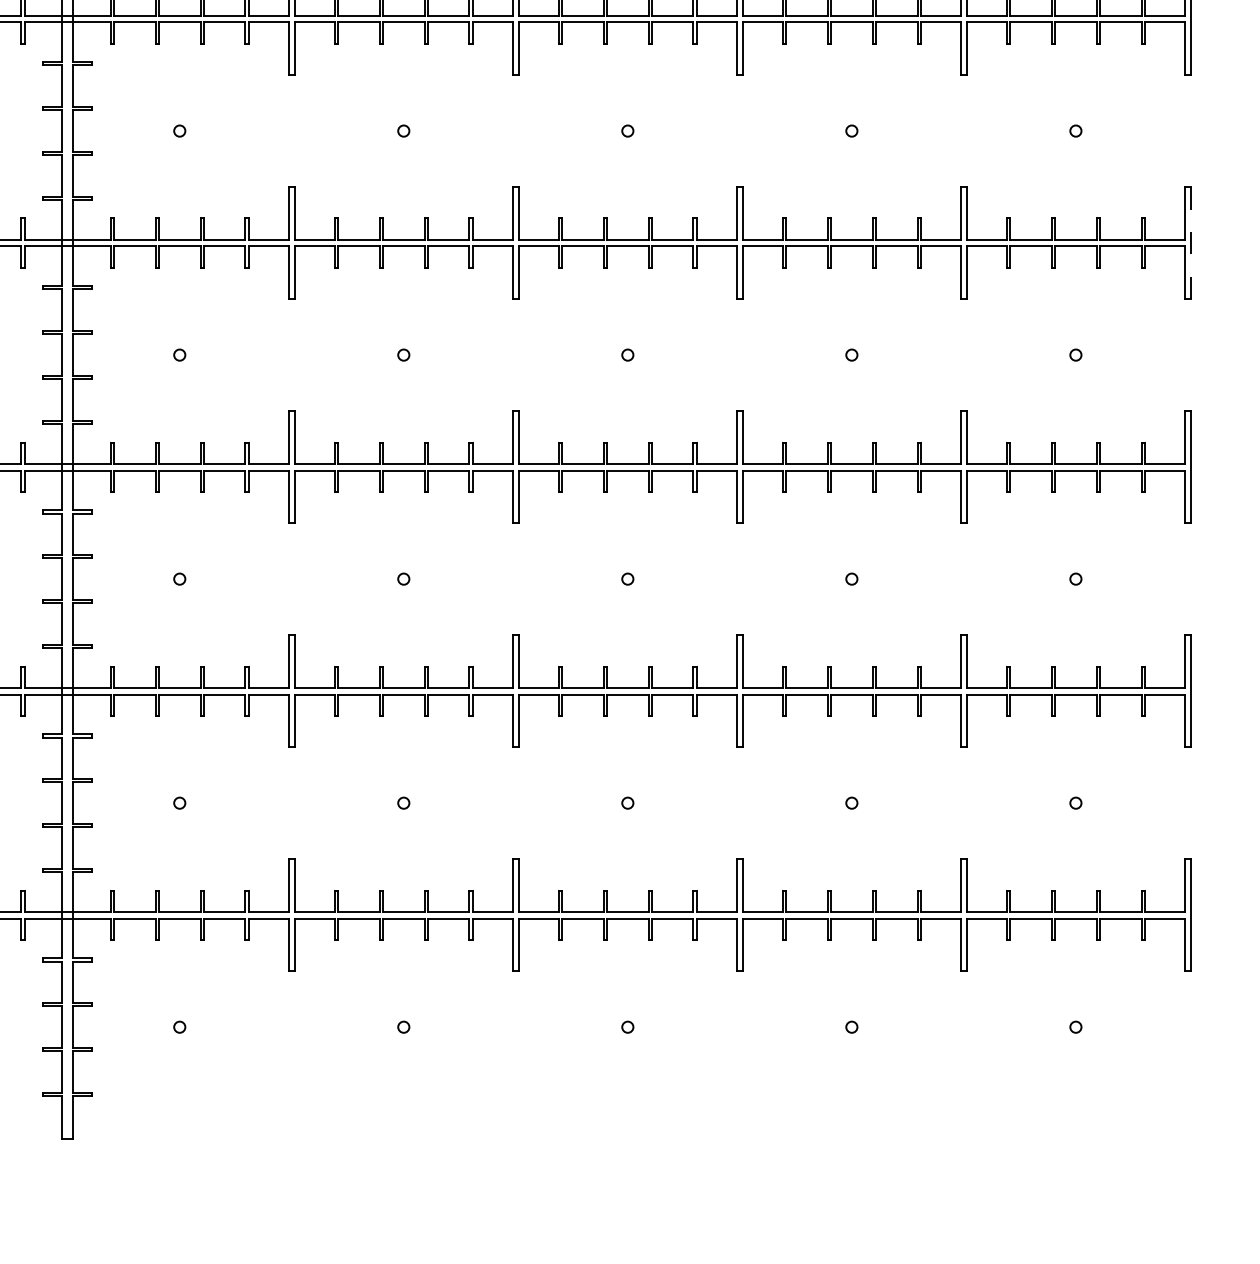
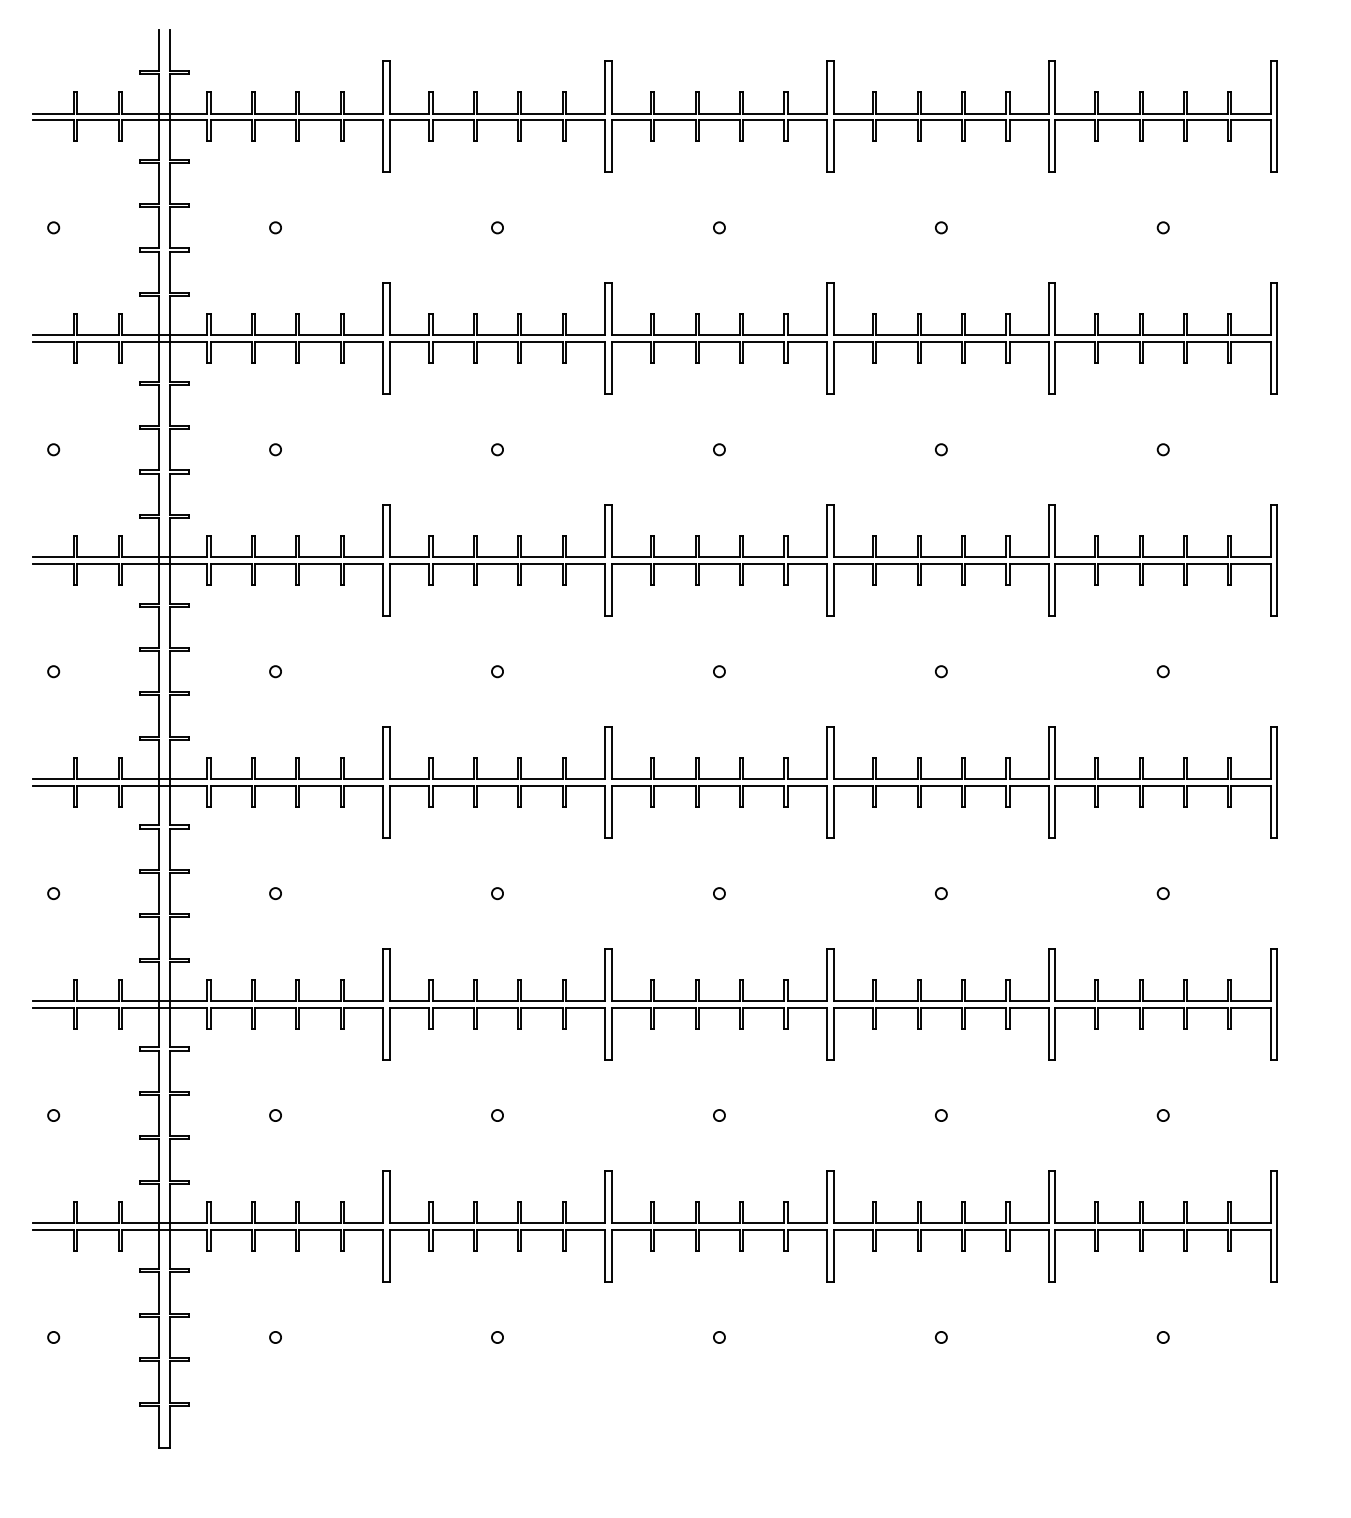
line: (1191, 243) -> (1277, 561), dashed -> solid

